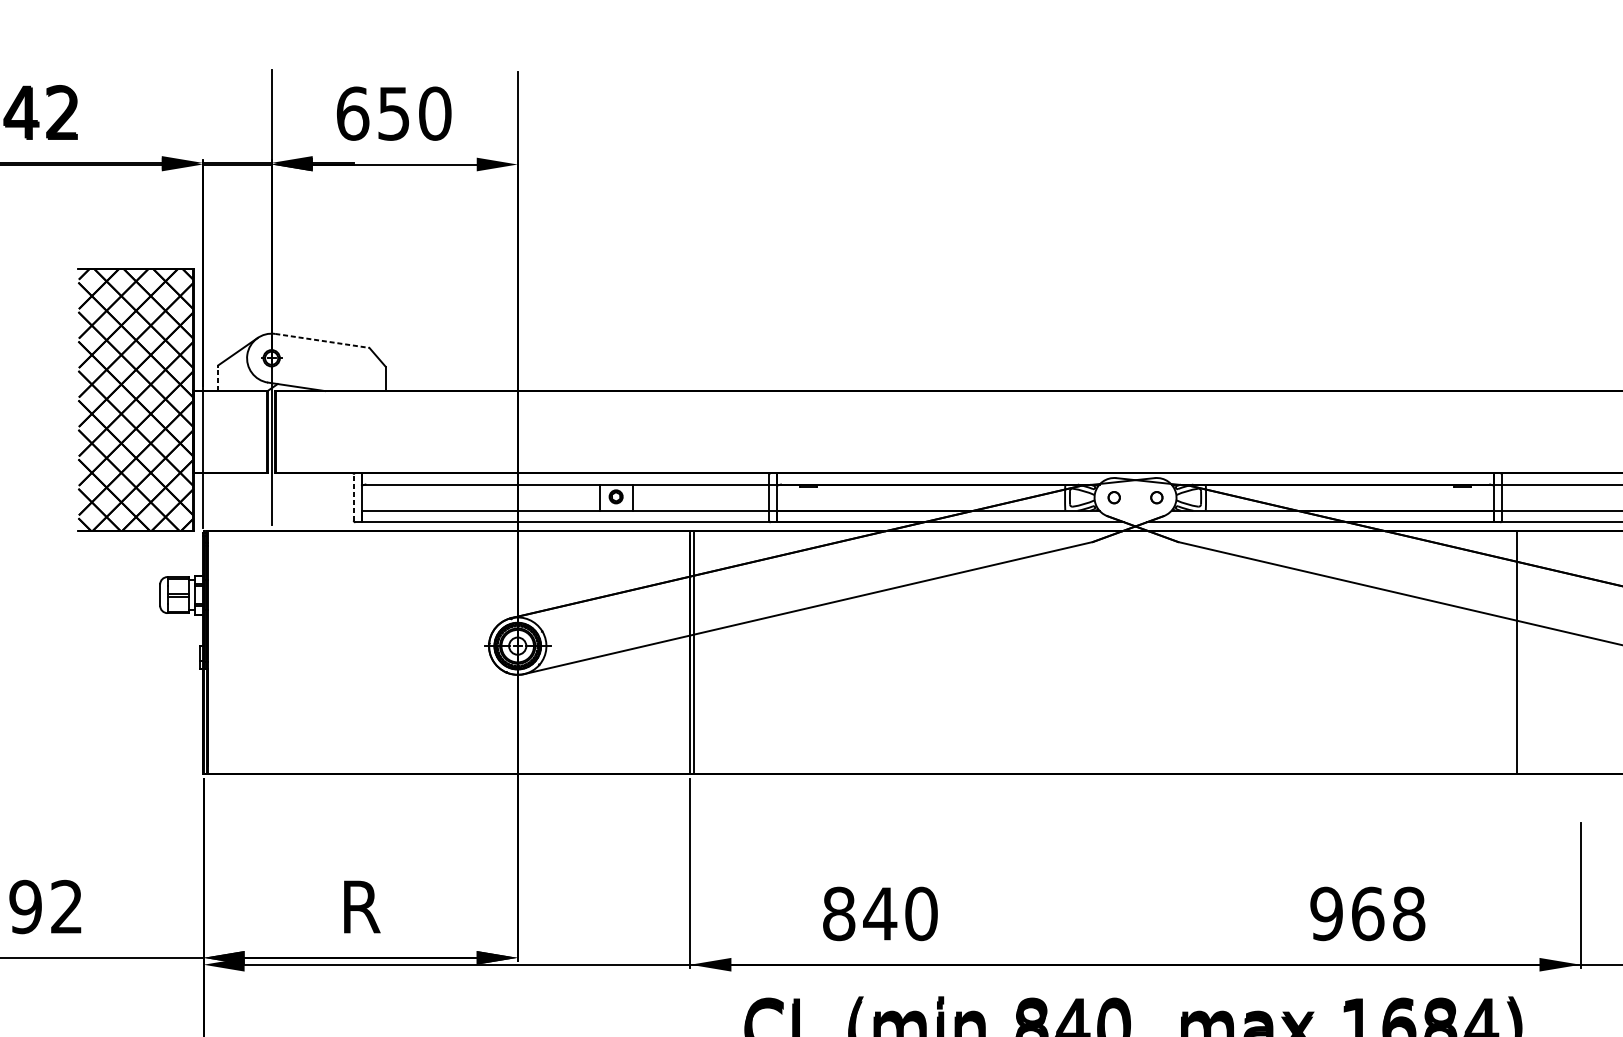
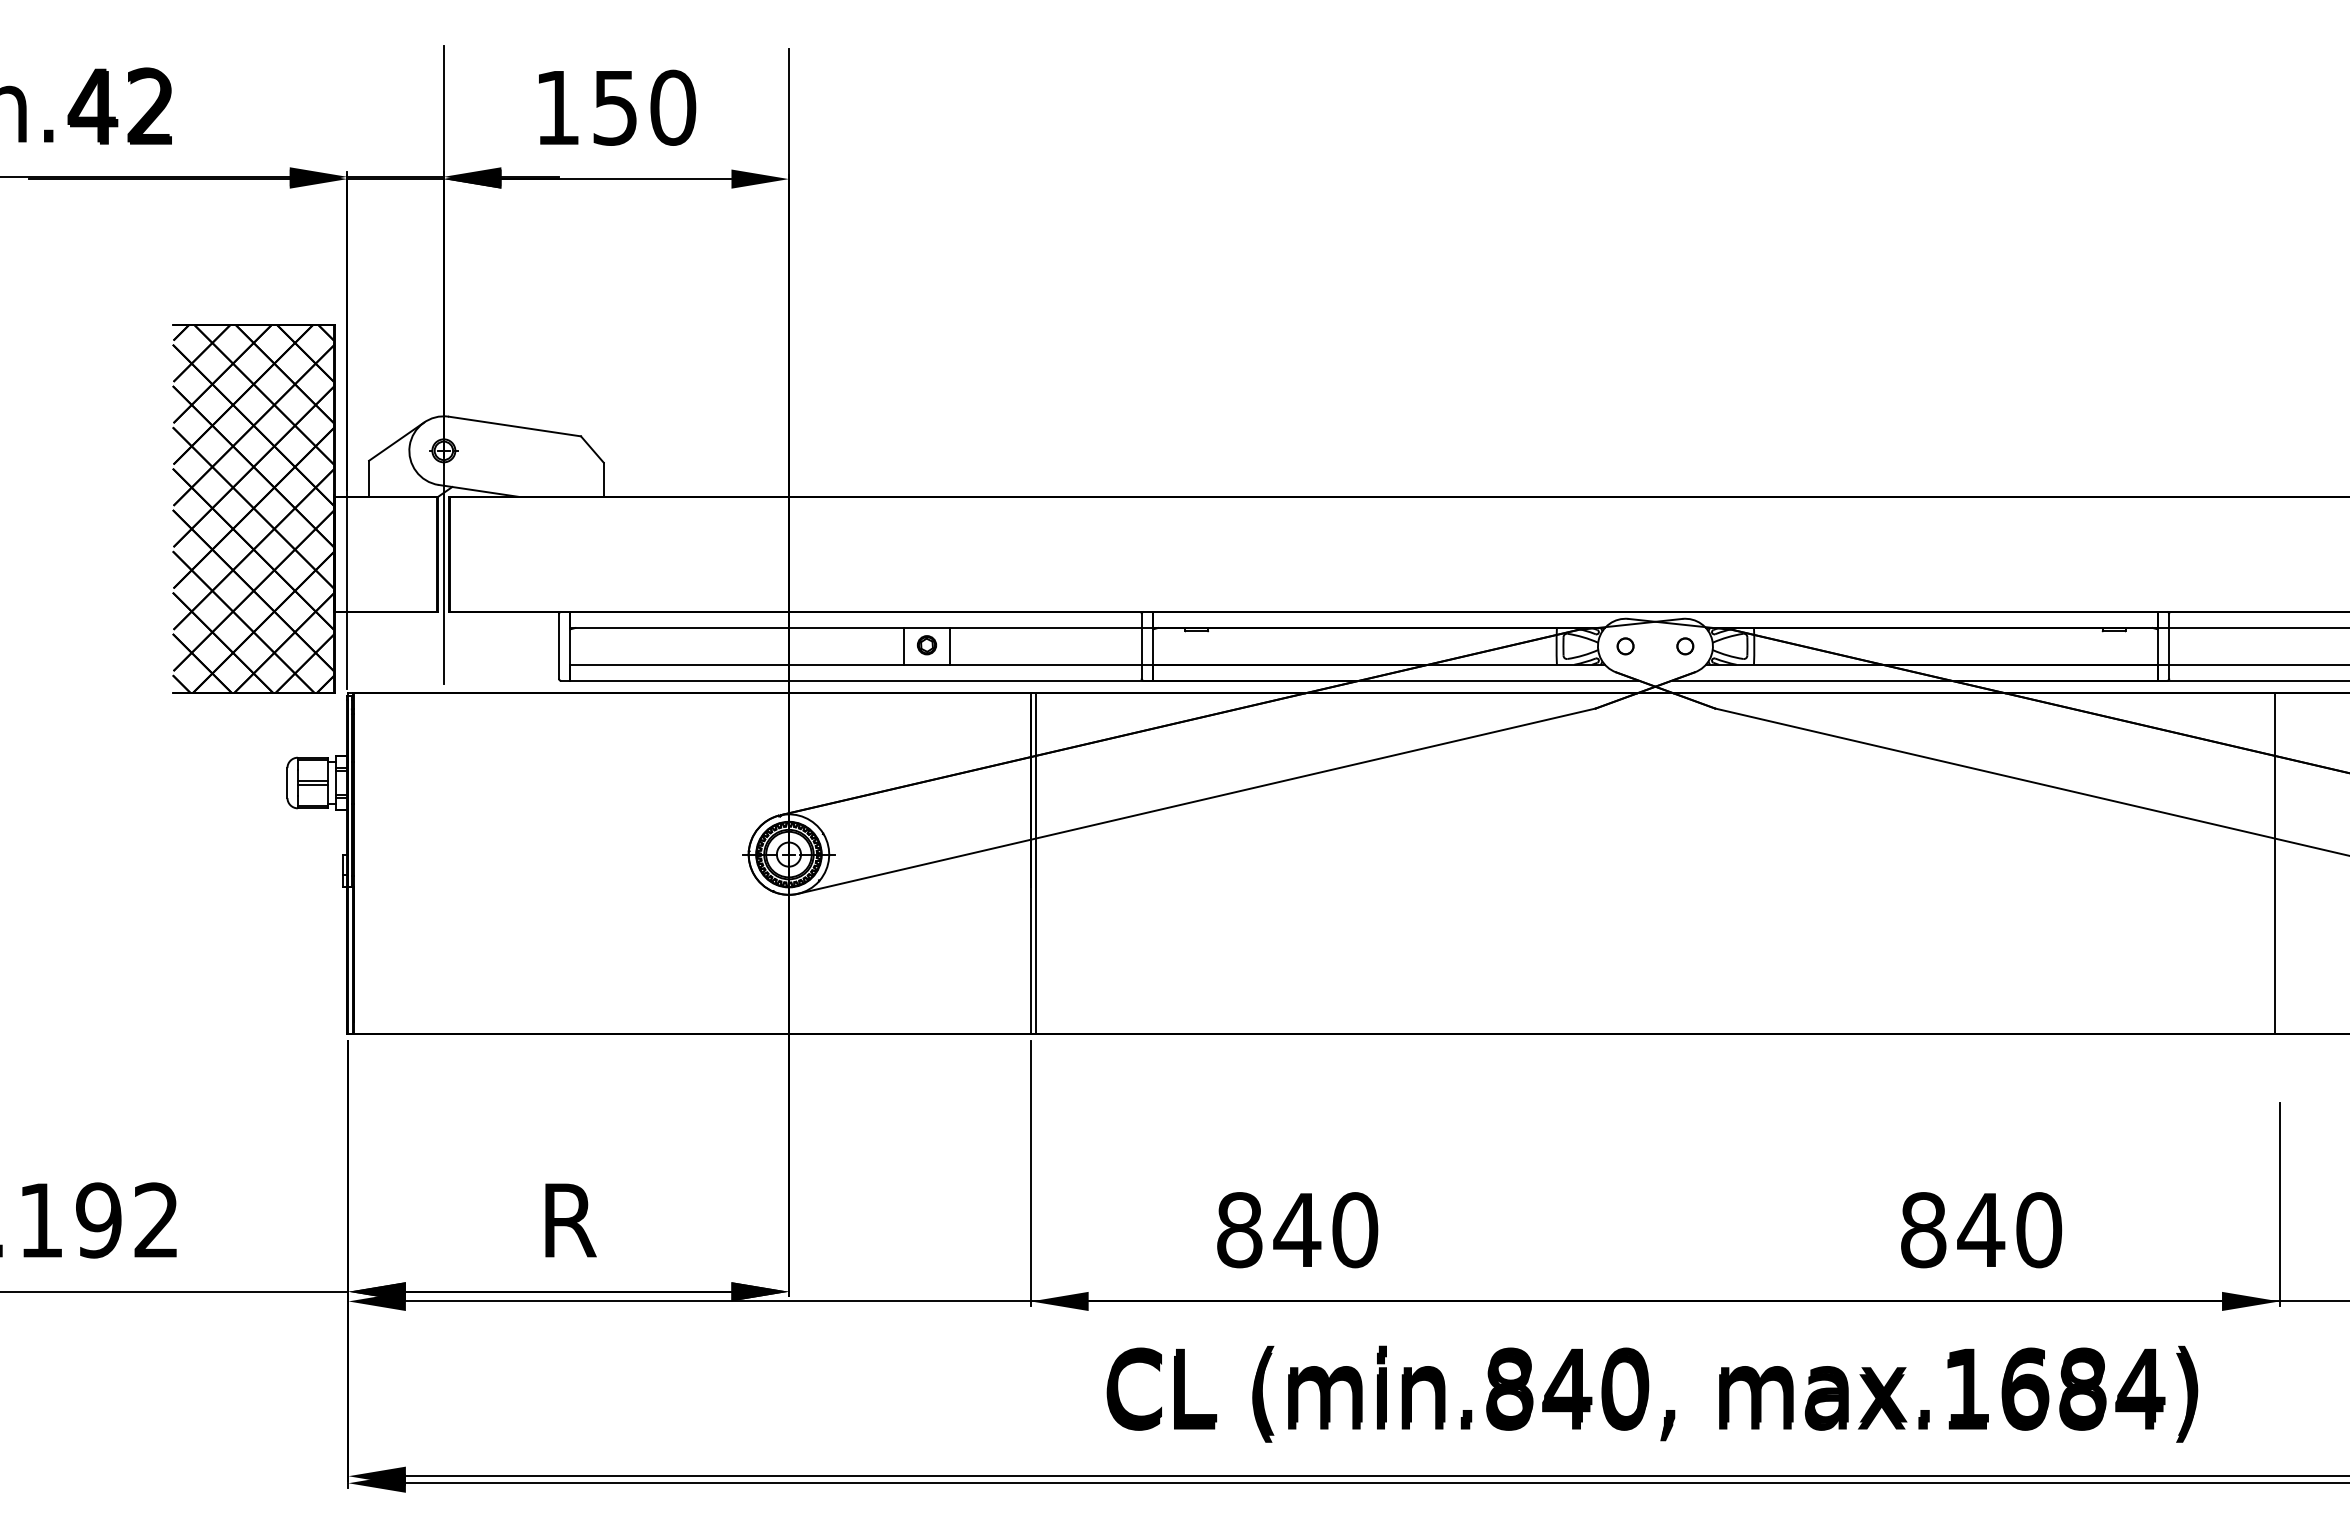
text: (352, 113) -> (557, 107), 650 -> 150
line: (322, 340) -> (514, 426), dashed -> solid
line: (218, 377) -> (369, 478), dashed -> solid
line: (353, 497) -> (558, 645), dashed -> solid
line: (1516, 652) -> (2274, 863), moved
text: (1368, 914) -> (1981, 1230), 968 -> 840

